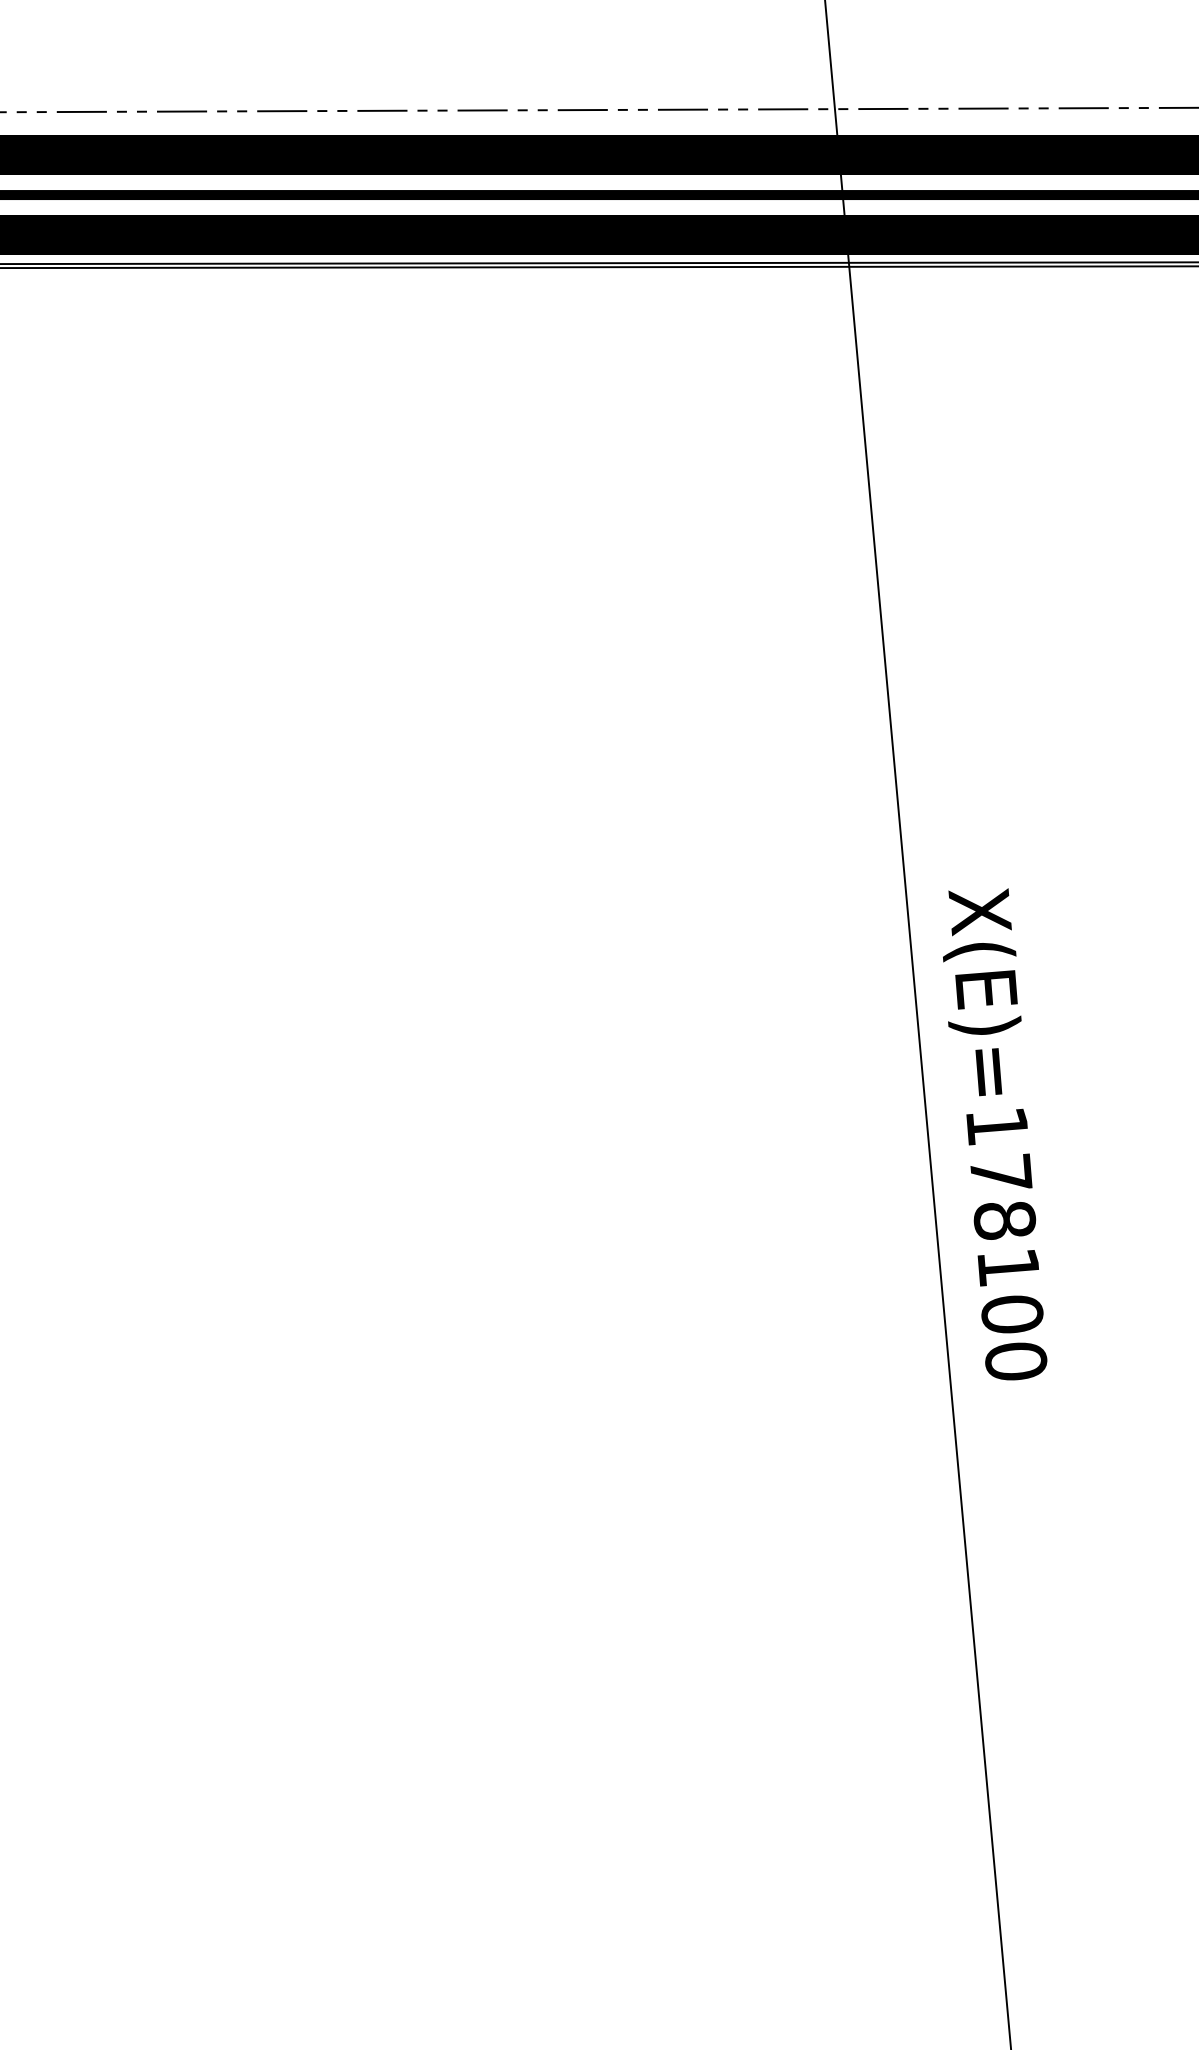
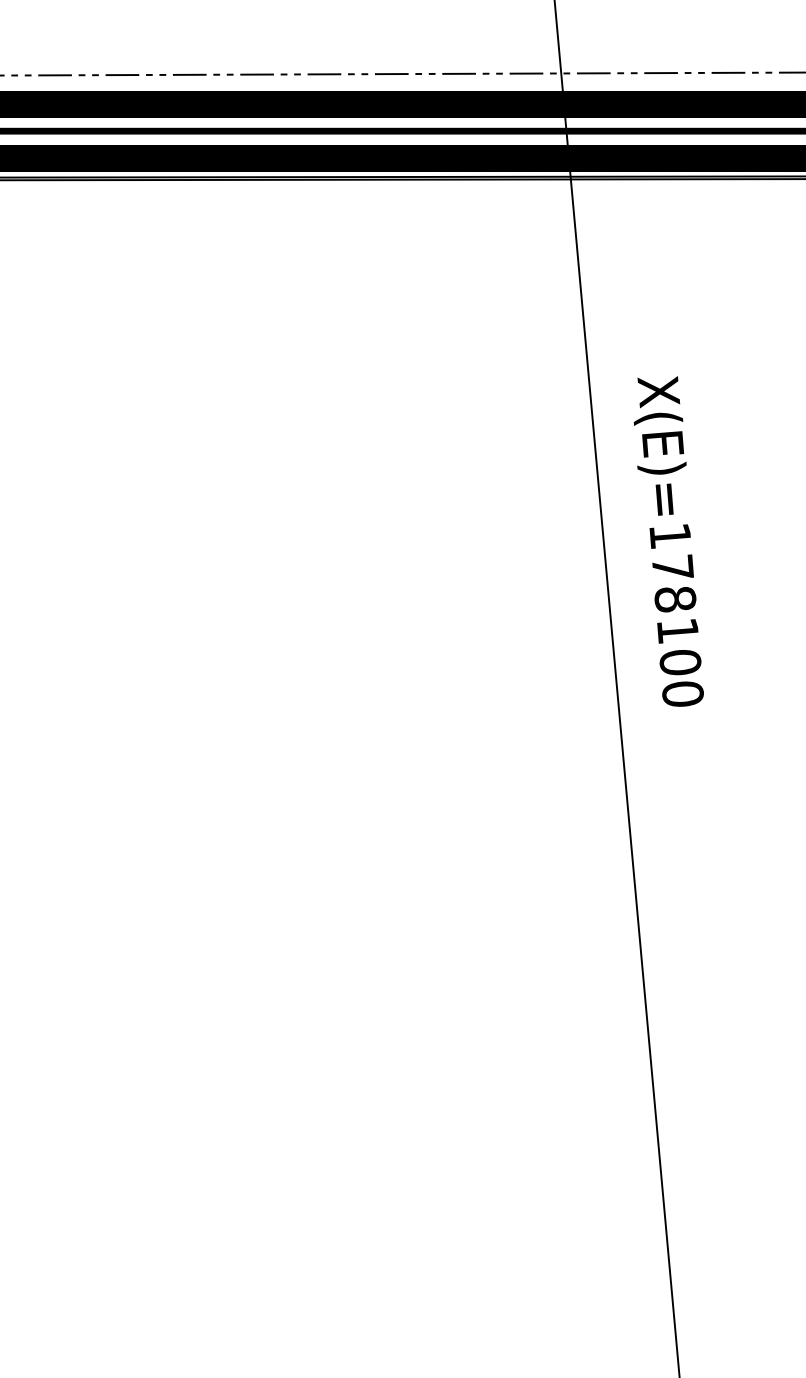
text: (994, 1134) -> (668, 541), moved

